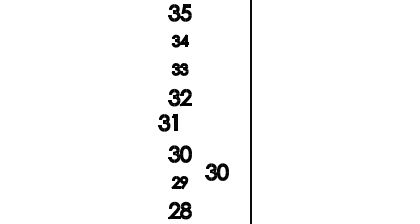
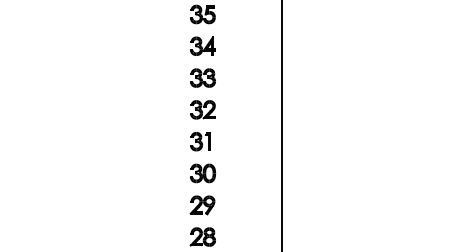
part: (179, 40) -> (202, 45), size x1.43
part: (179, 69) -> (202, 78), size x1.43
part: (167, 122) -> (199, 141), moved
part: (216, 171) -> (243, 193), removed
part: (179, 182) -> (202, 205), size x1.43

